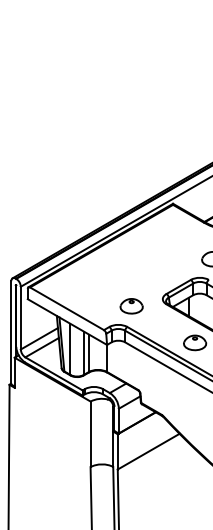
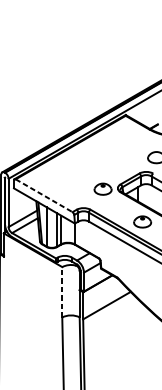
part: (131, 306) -> (102, 189), moved
line: (67, 308) -> (44, 195), solid -> dashed
line: (90, 434) -> (62, 292), solid -> dashed

